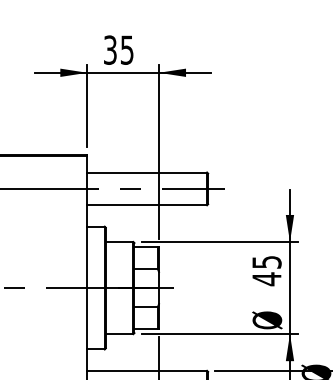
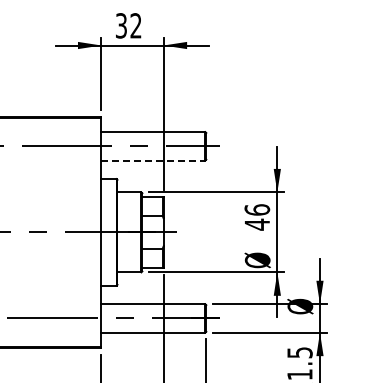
text: (126, 49) -> (135, 25), 35 -> 32
line: (147, 205) -> (153, 160), solid -> dashed
text: (267, 261) -> (257, 209), 45 -> 46

